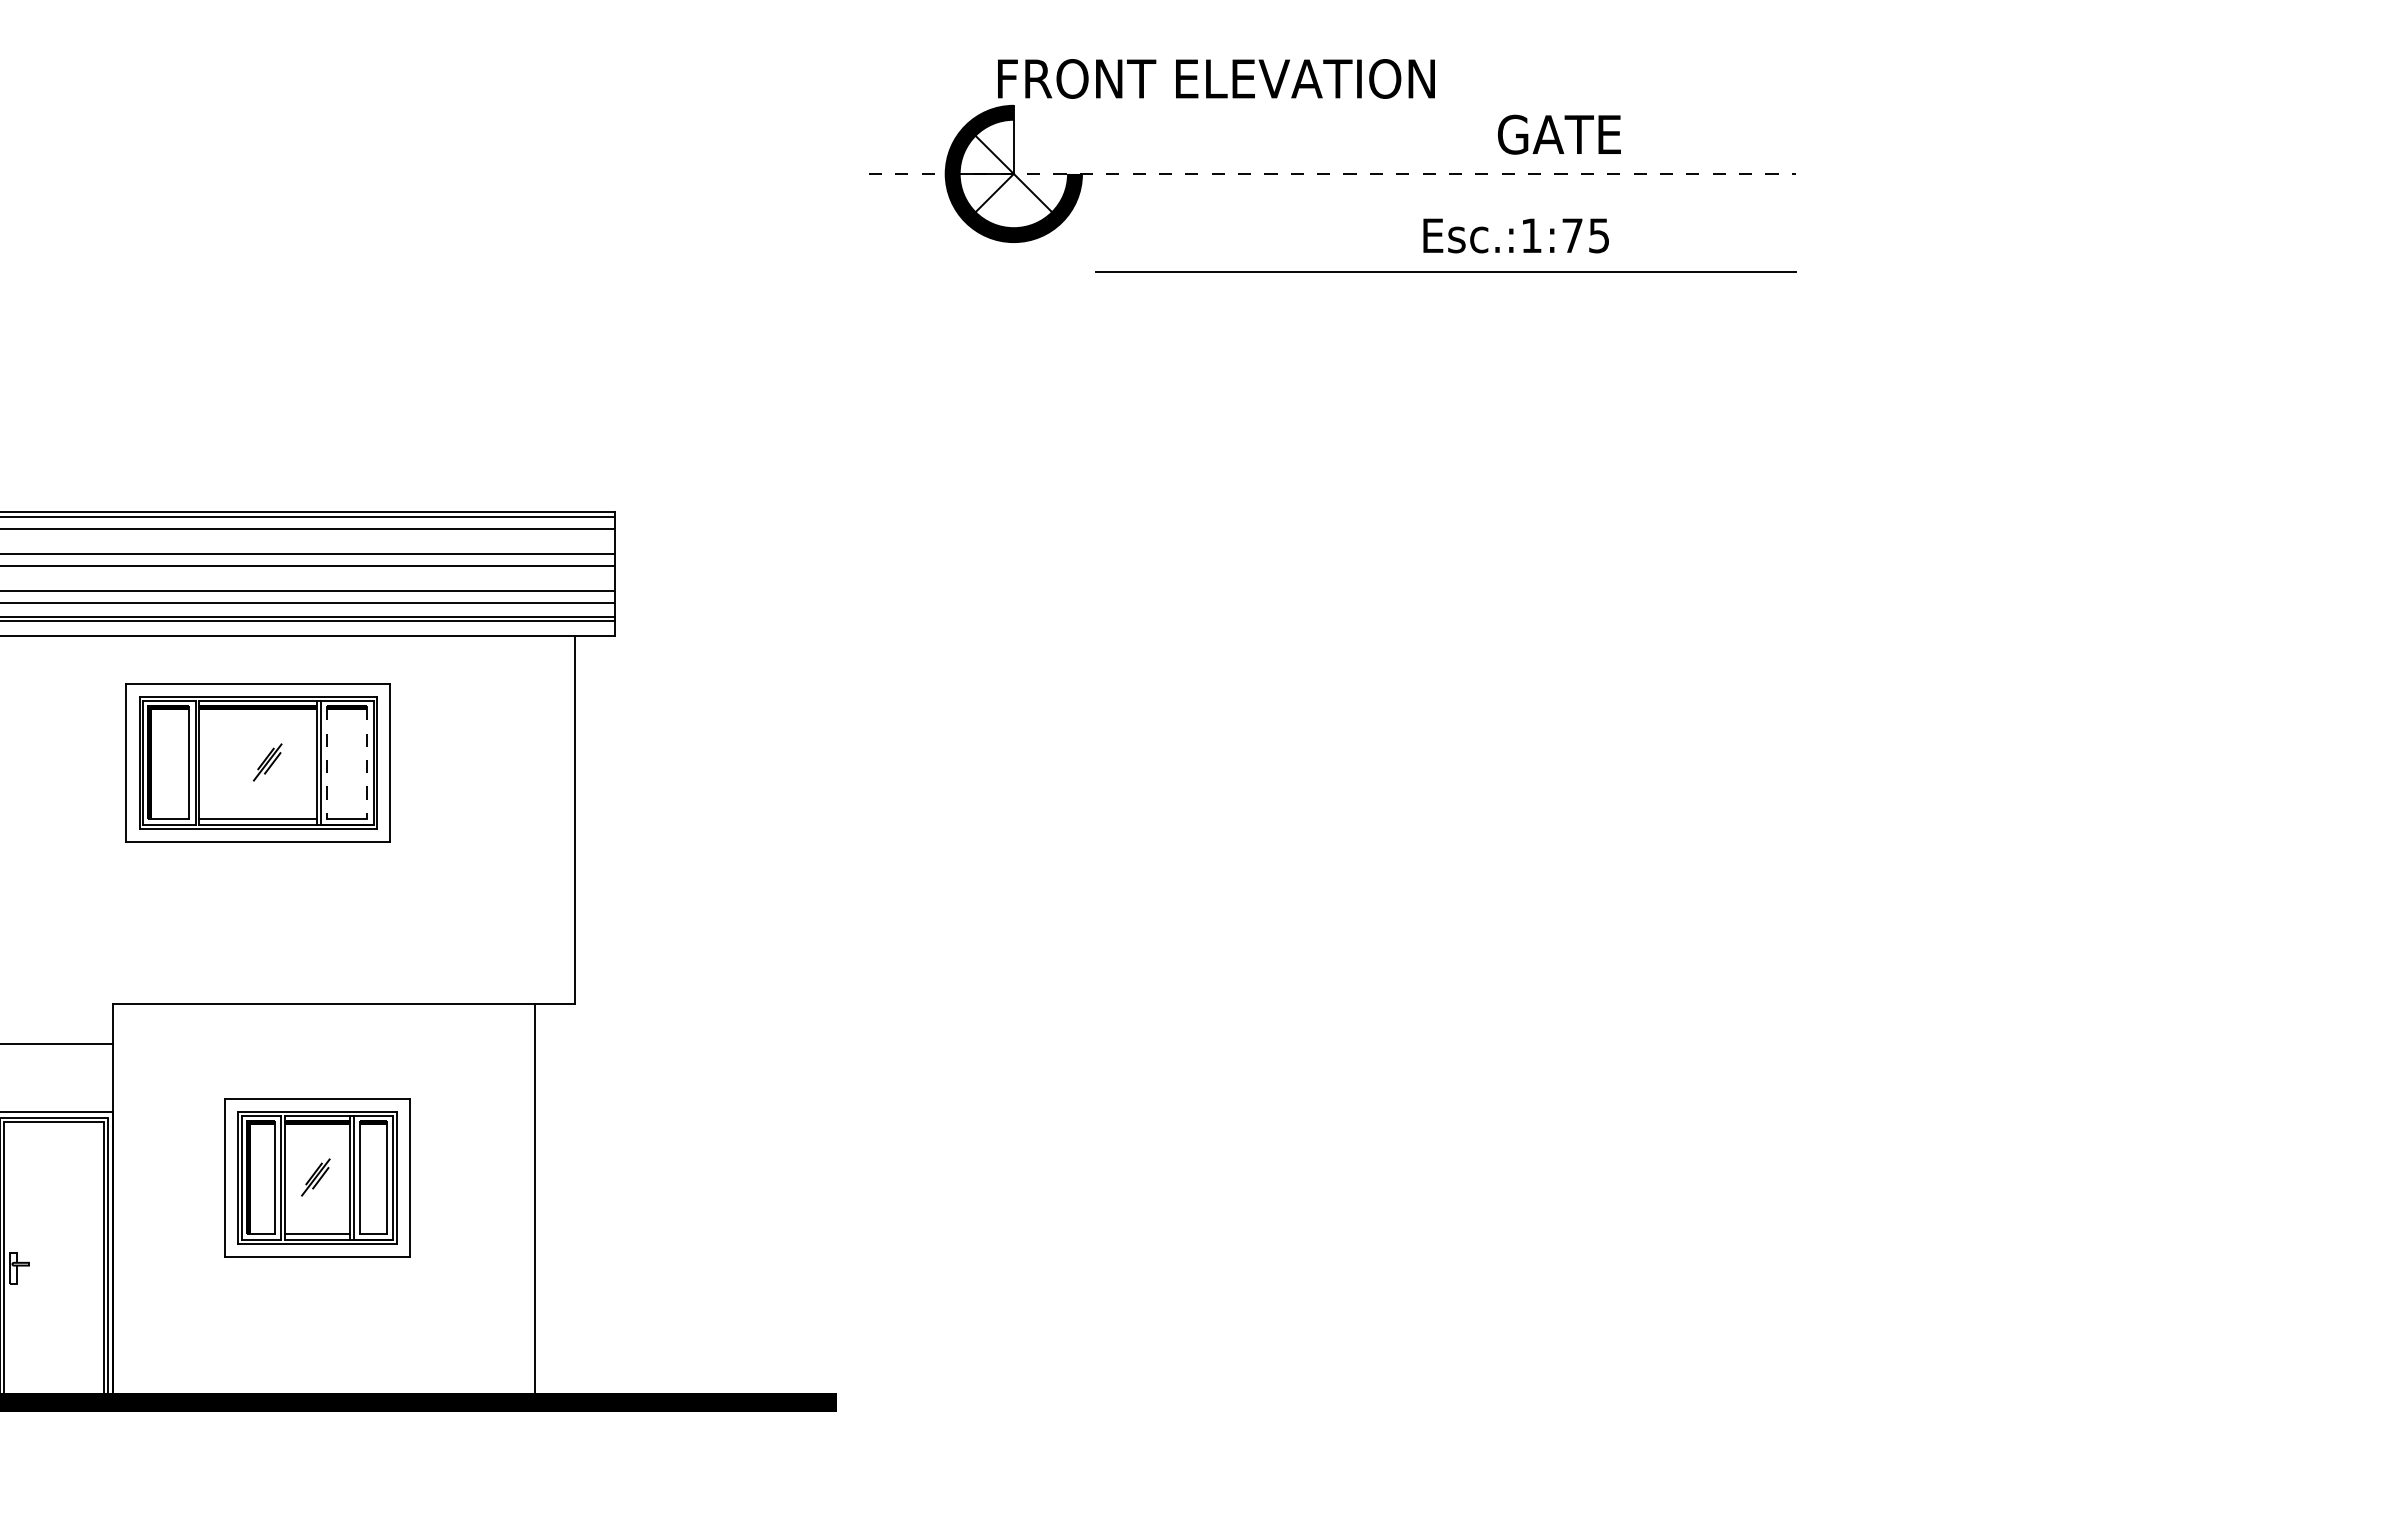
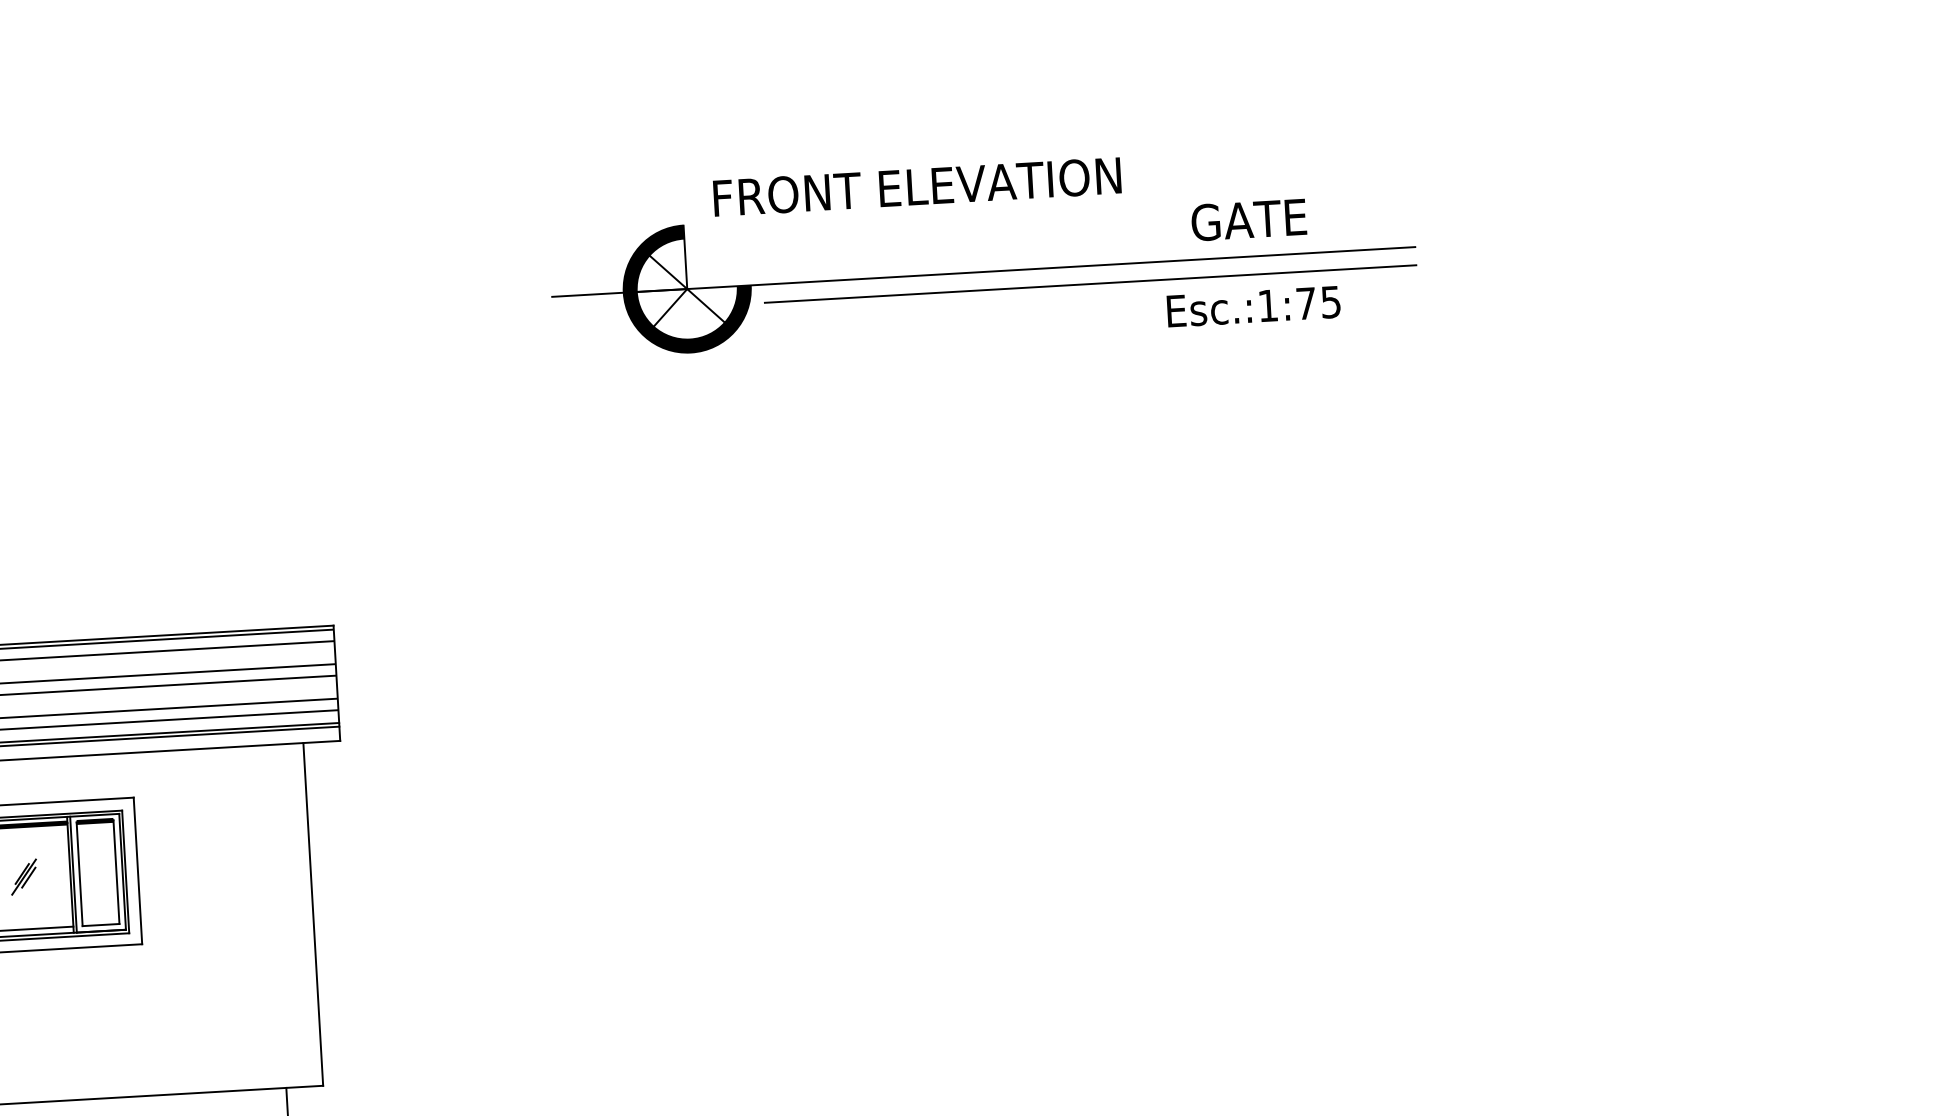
text: (1216, 78) -> (917, 186), moved
text: (1559, 134) -> (1249, 219), moved
line: (1332, 173) -> (983, 271), dashed -> solid
text: (1515, 235) -> (1253, 306), moved
line: (1445, 271) -> (1090, 283), moved
line: (327, 762) -> (79, 873), dashed -> solid
line: (366, 762) -> (116, 871), dashed -> solid

